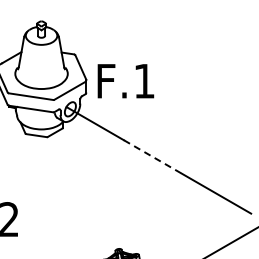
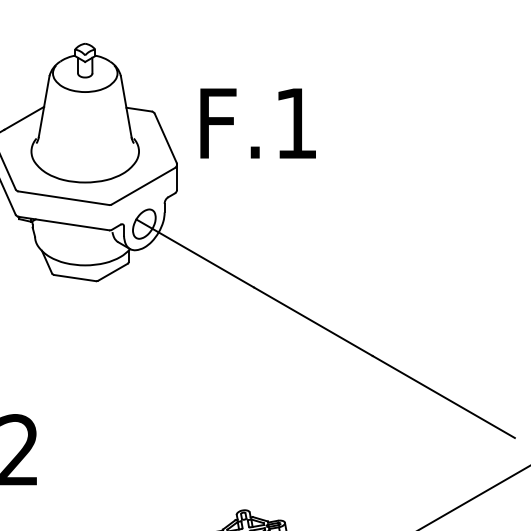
text: (125, 81) -> (257, 124), moved
line: (153, 157) -> (314, 322), dashed -> solid

